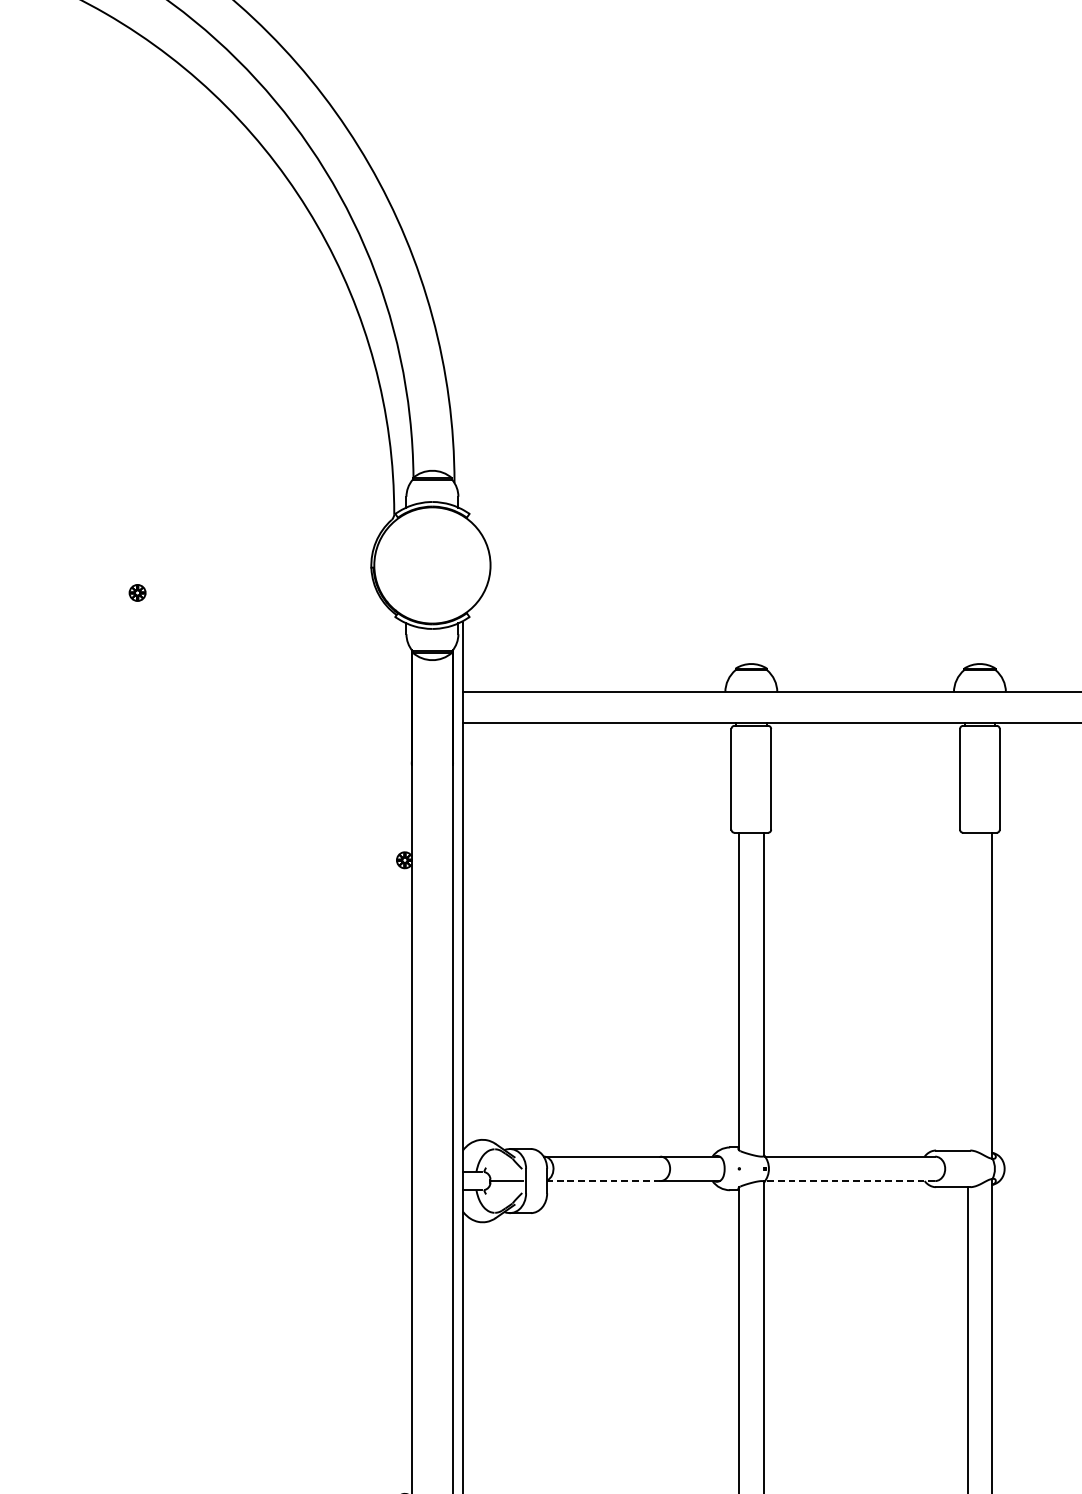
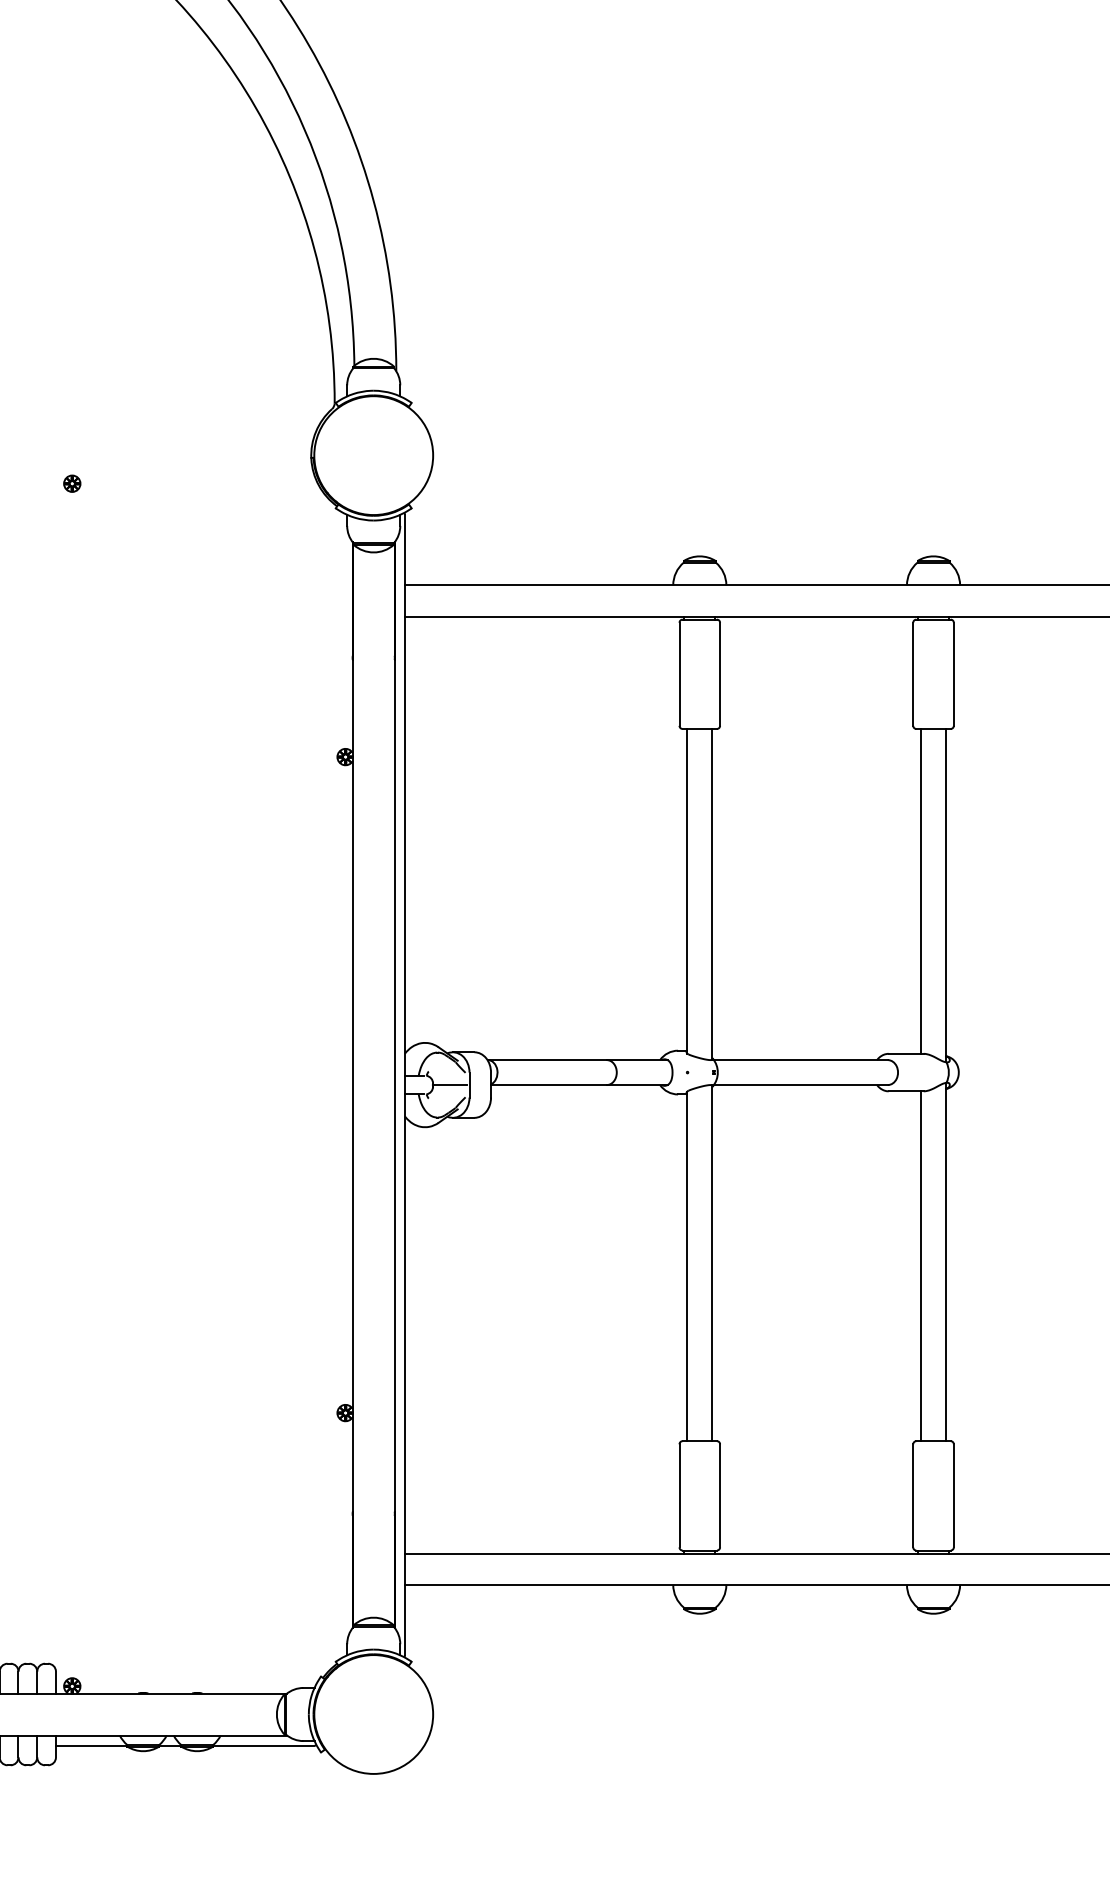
line: (968, 990) -> (921, 890), added
line: (603, 1181) -> (548, 1085), dashed -> solid
line: (849, 1181) -> (800, 1085), dashed -> solid

